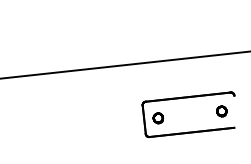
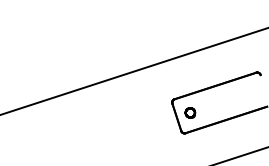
part: (221, 111) -> (251, 93), removed

